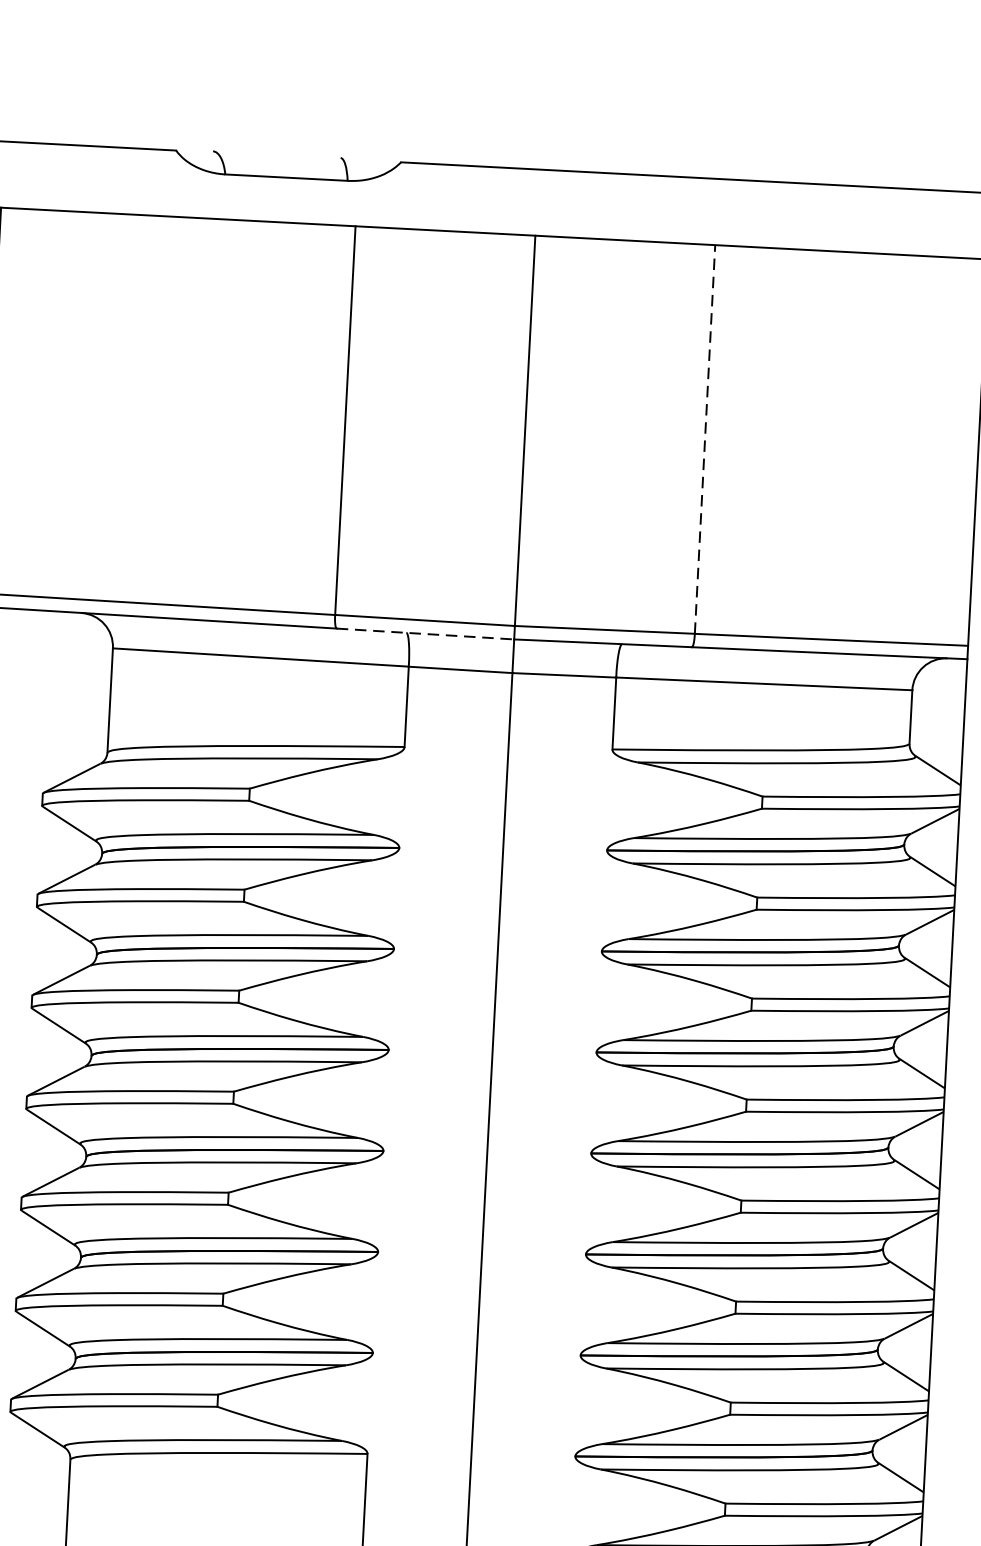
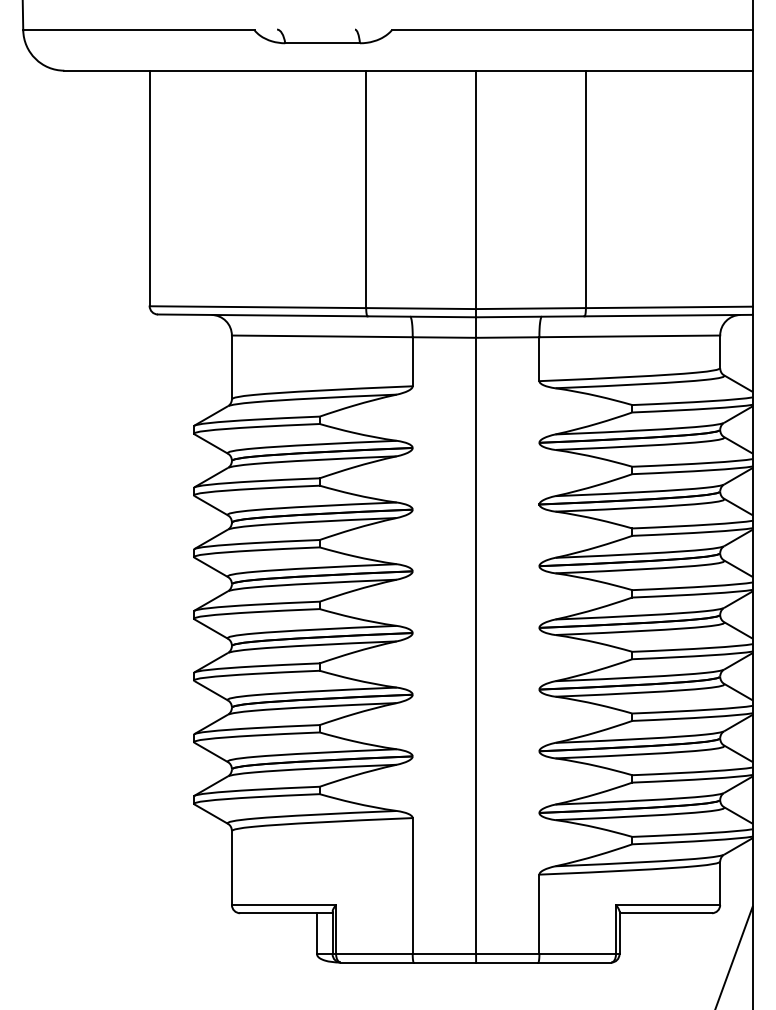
line: (704, 439) -> (585, 189), dashed -> solid
line: (426, 633) -> (422, 316), dashed -> solid

